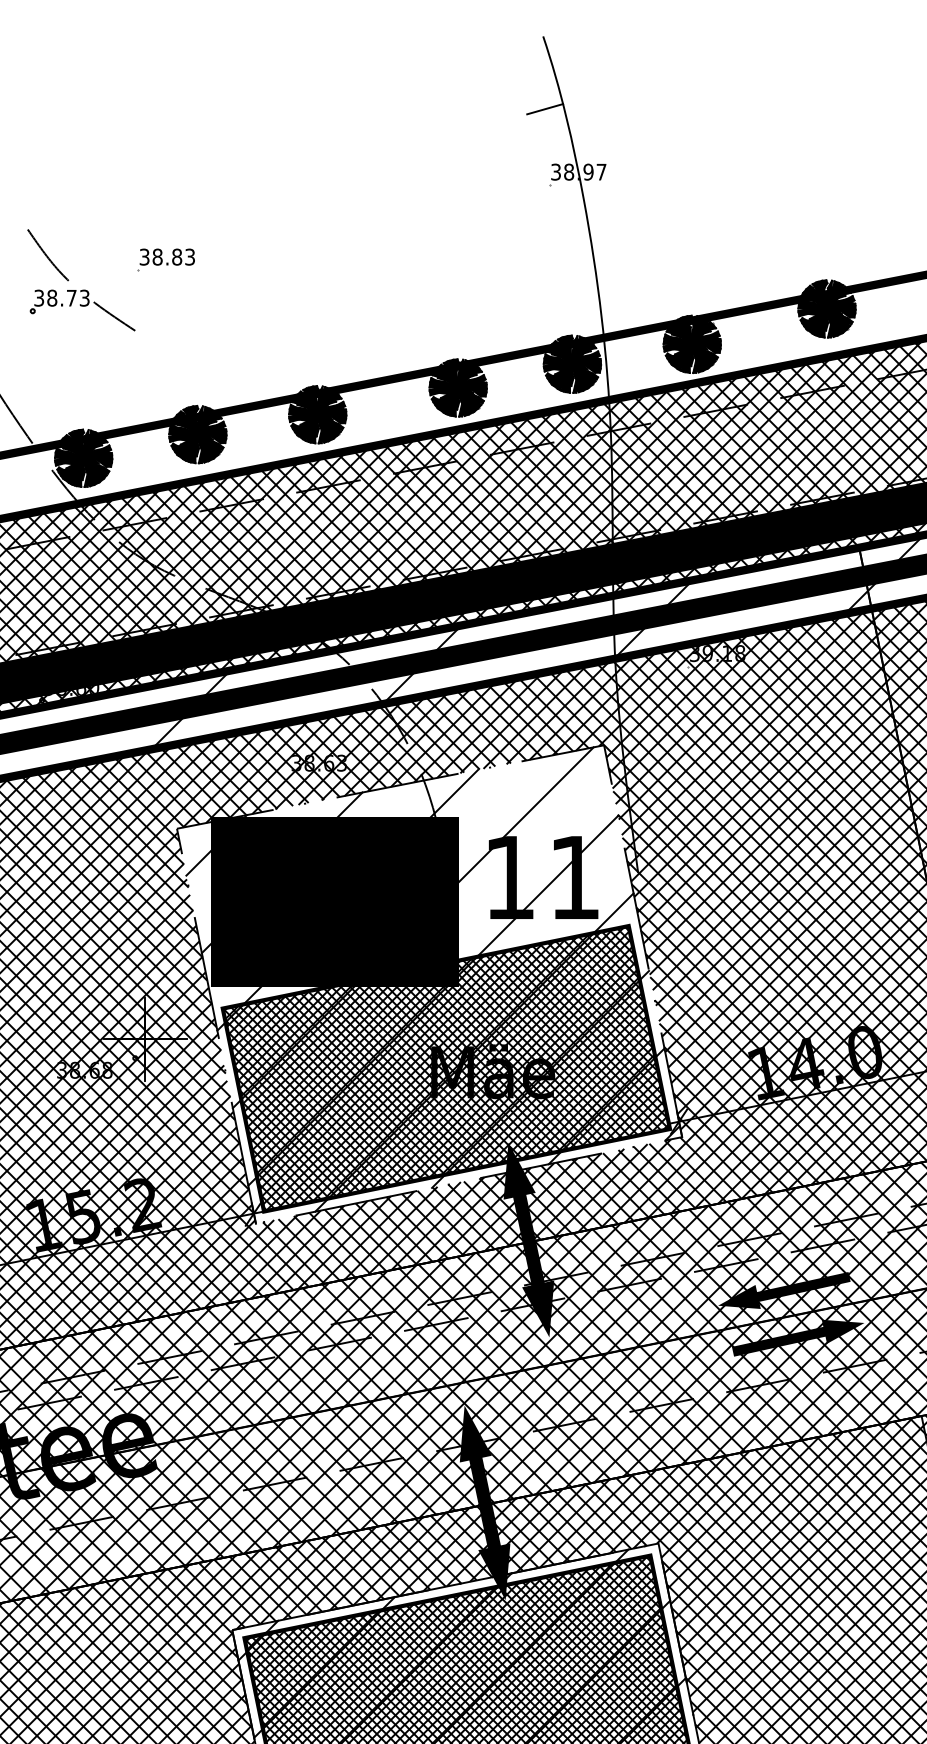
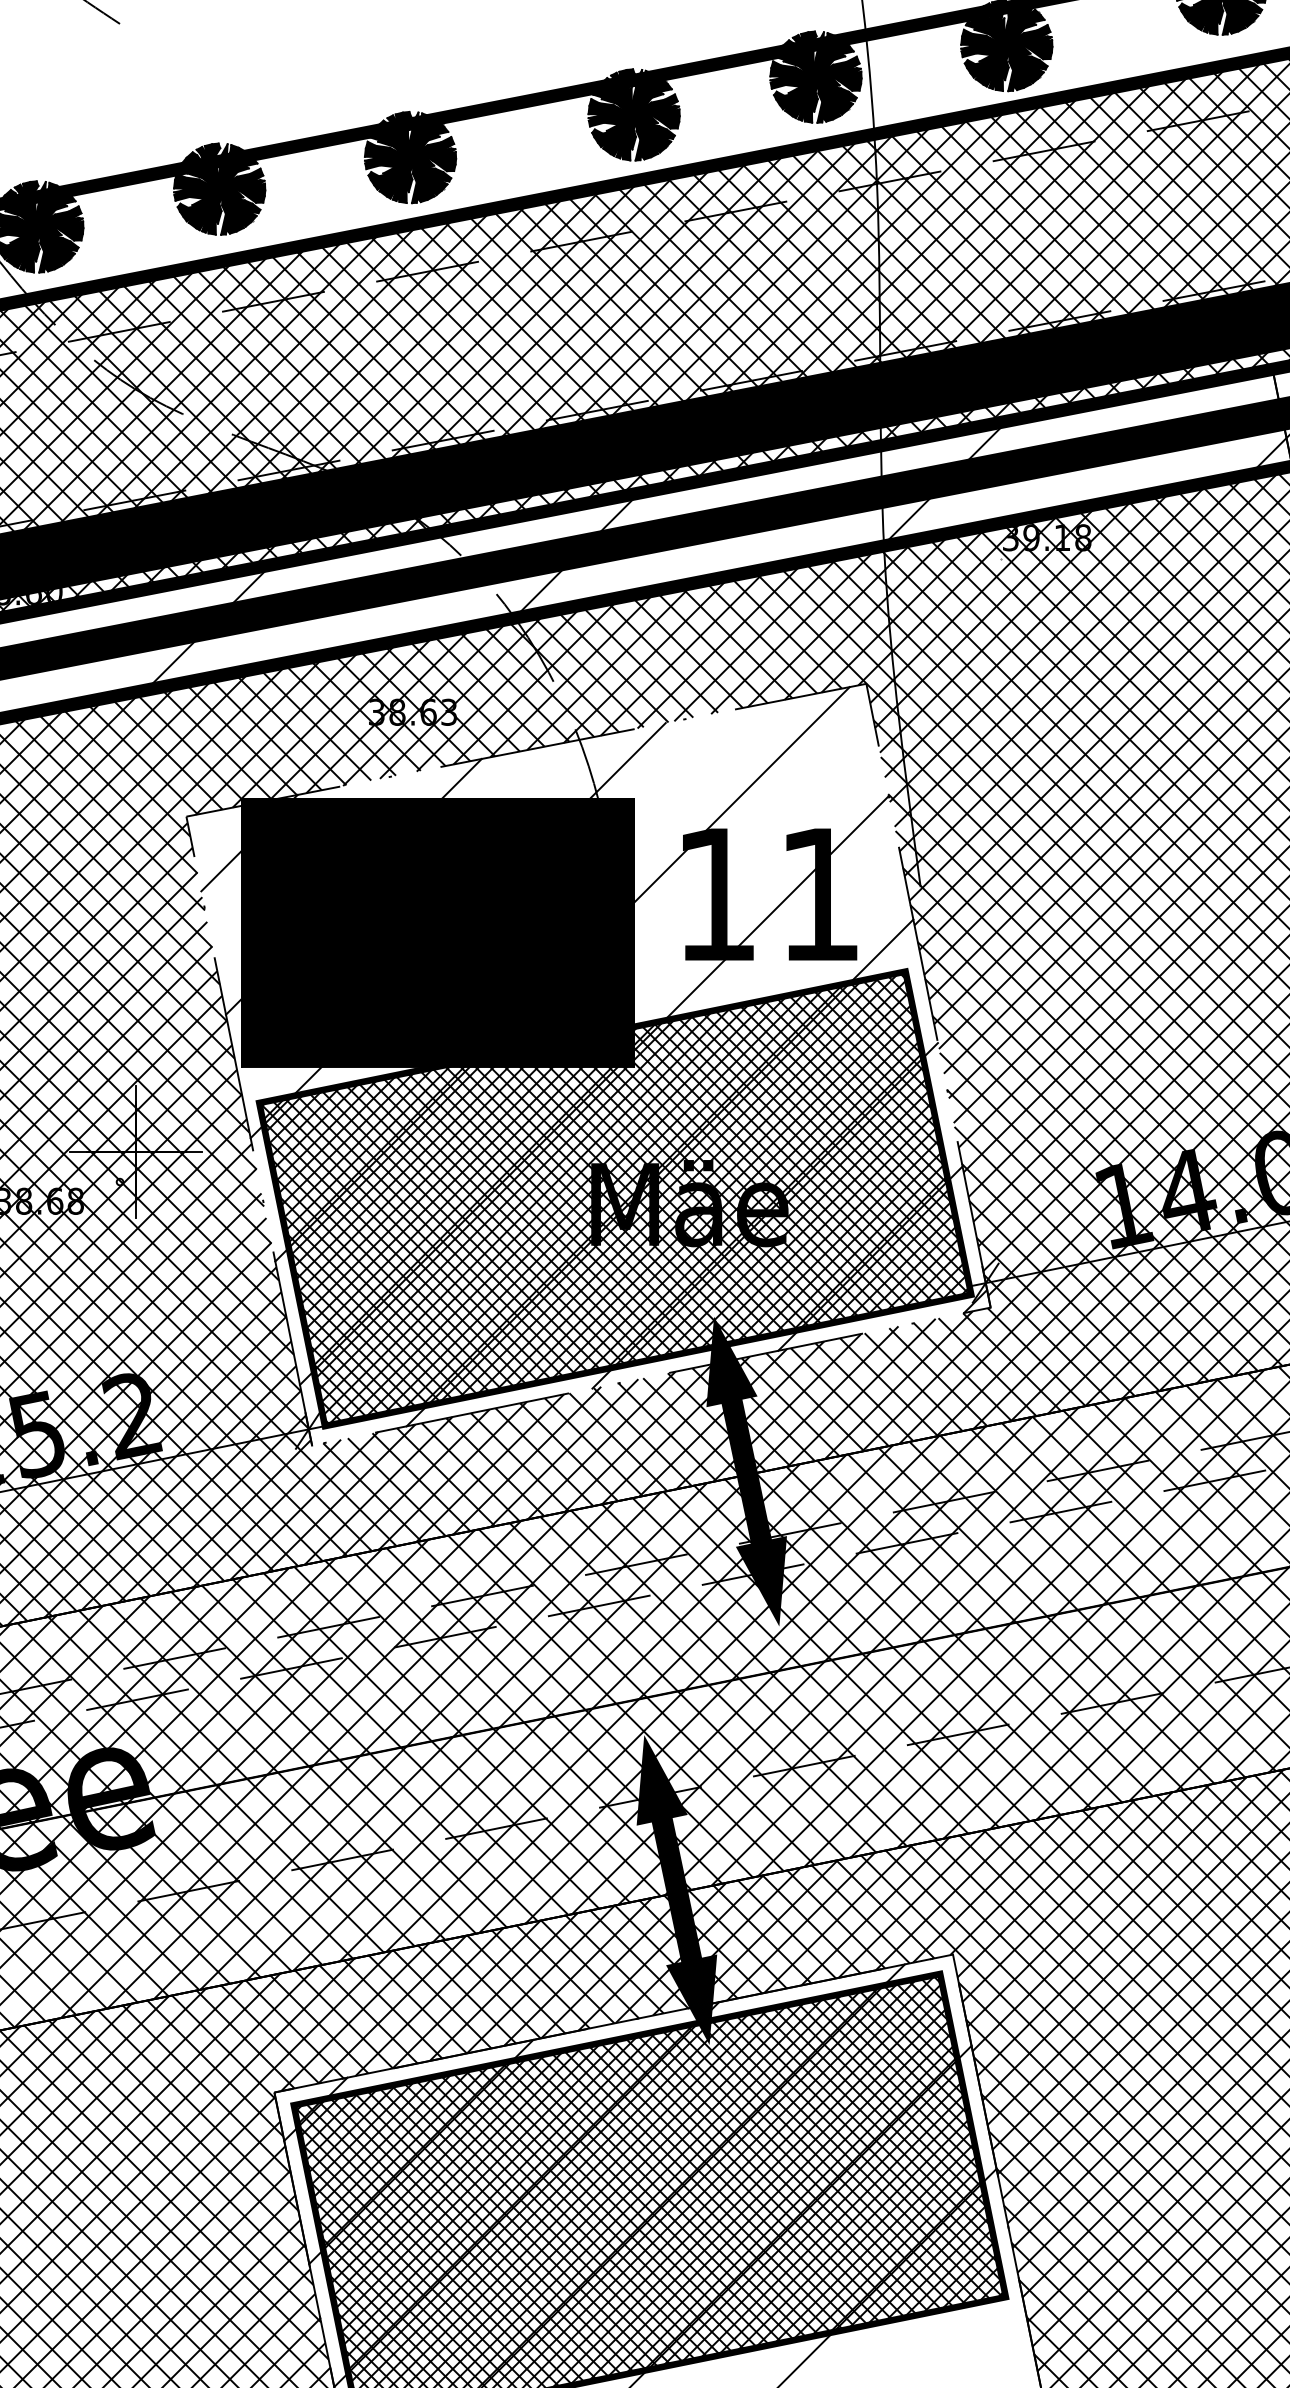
fill: (784, 1290) -> (1153, 1551), removed
fill: (797, 1337) -> (1174, 1626), removed

